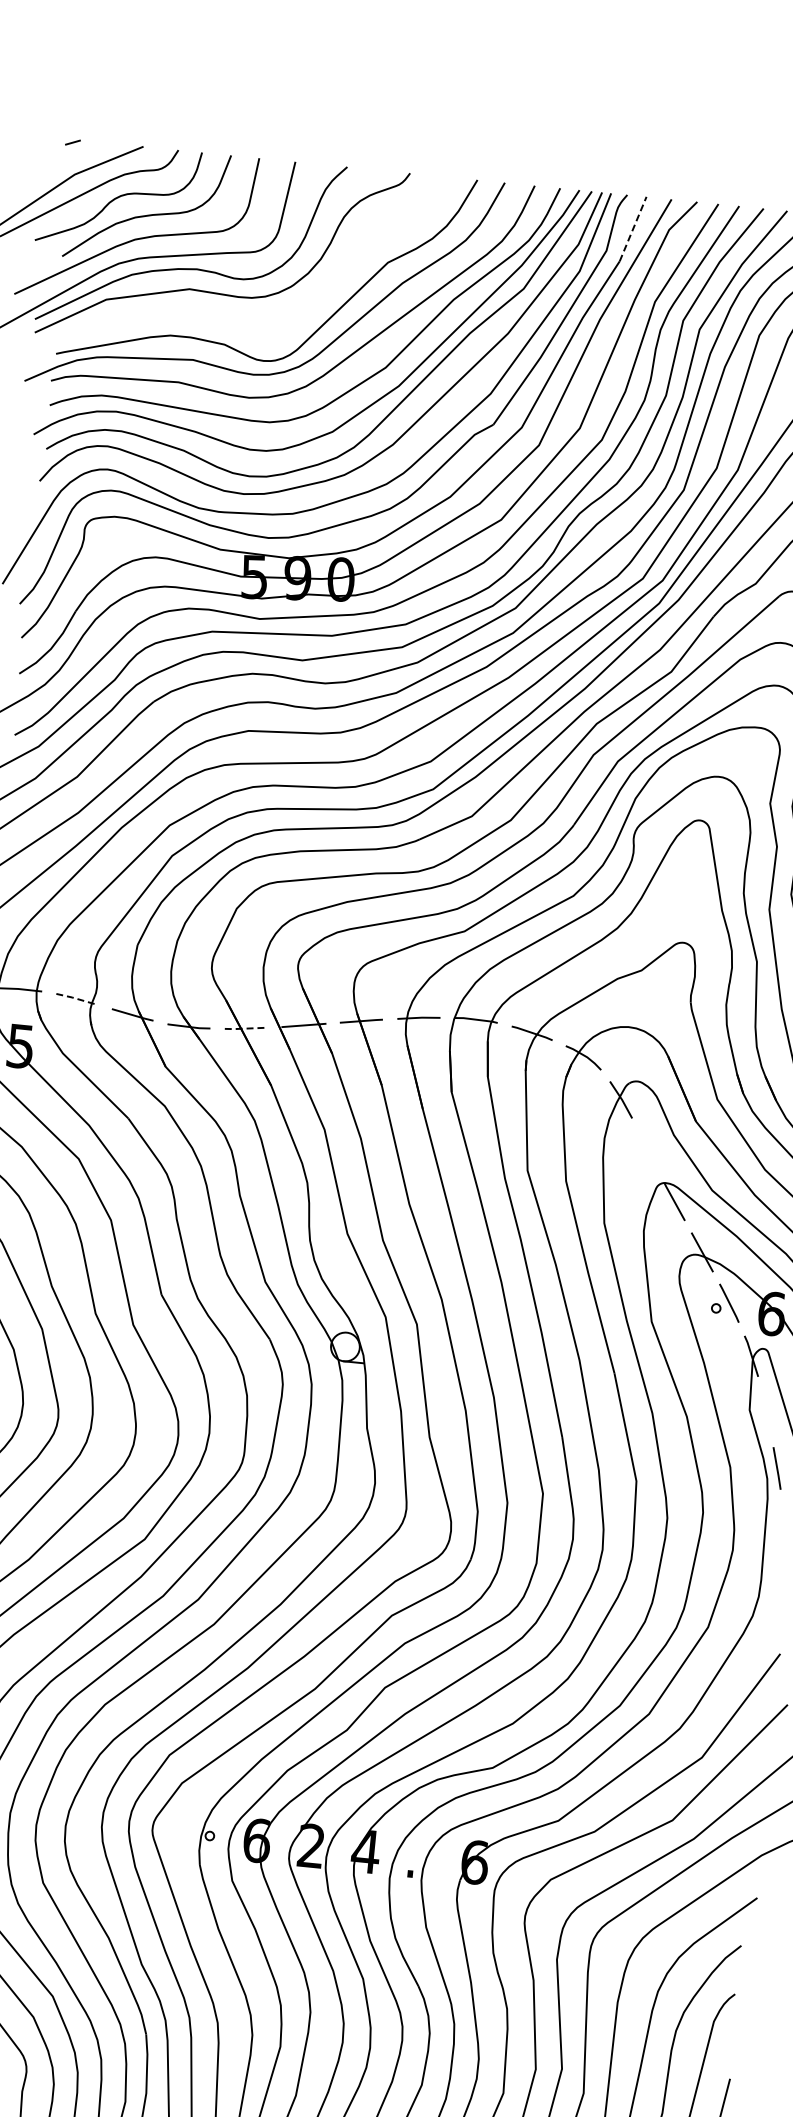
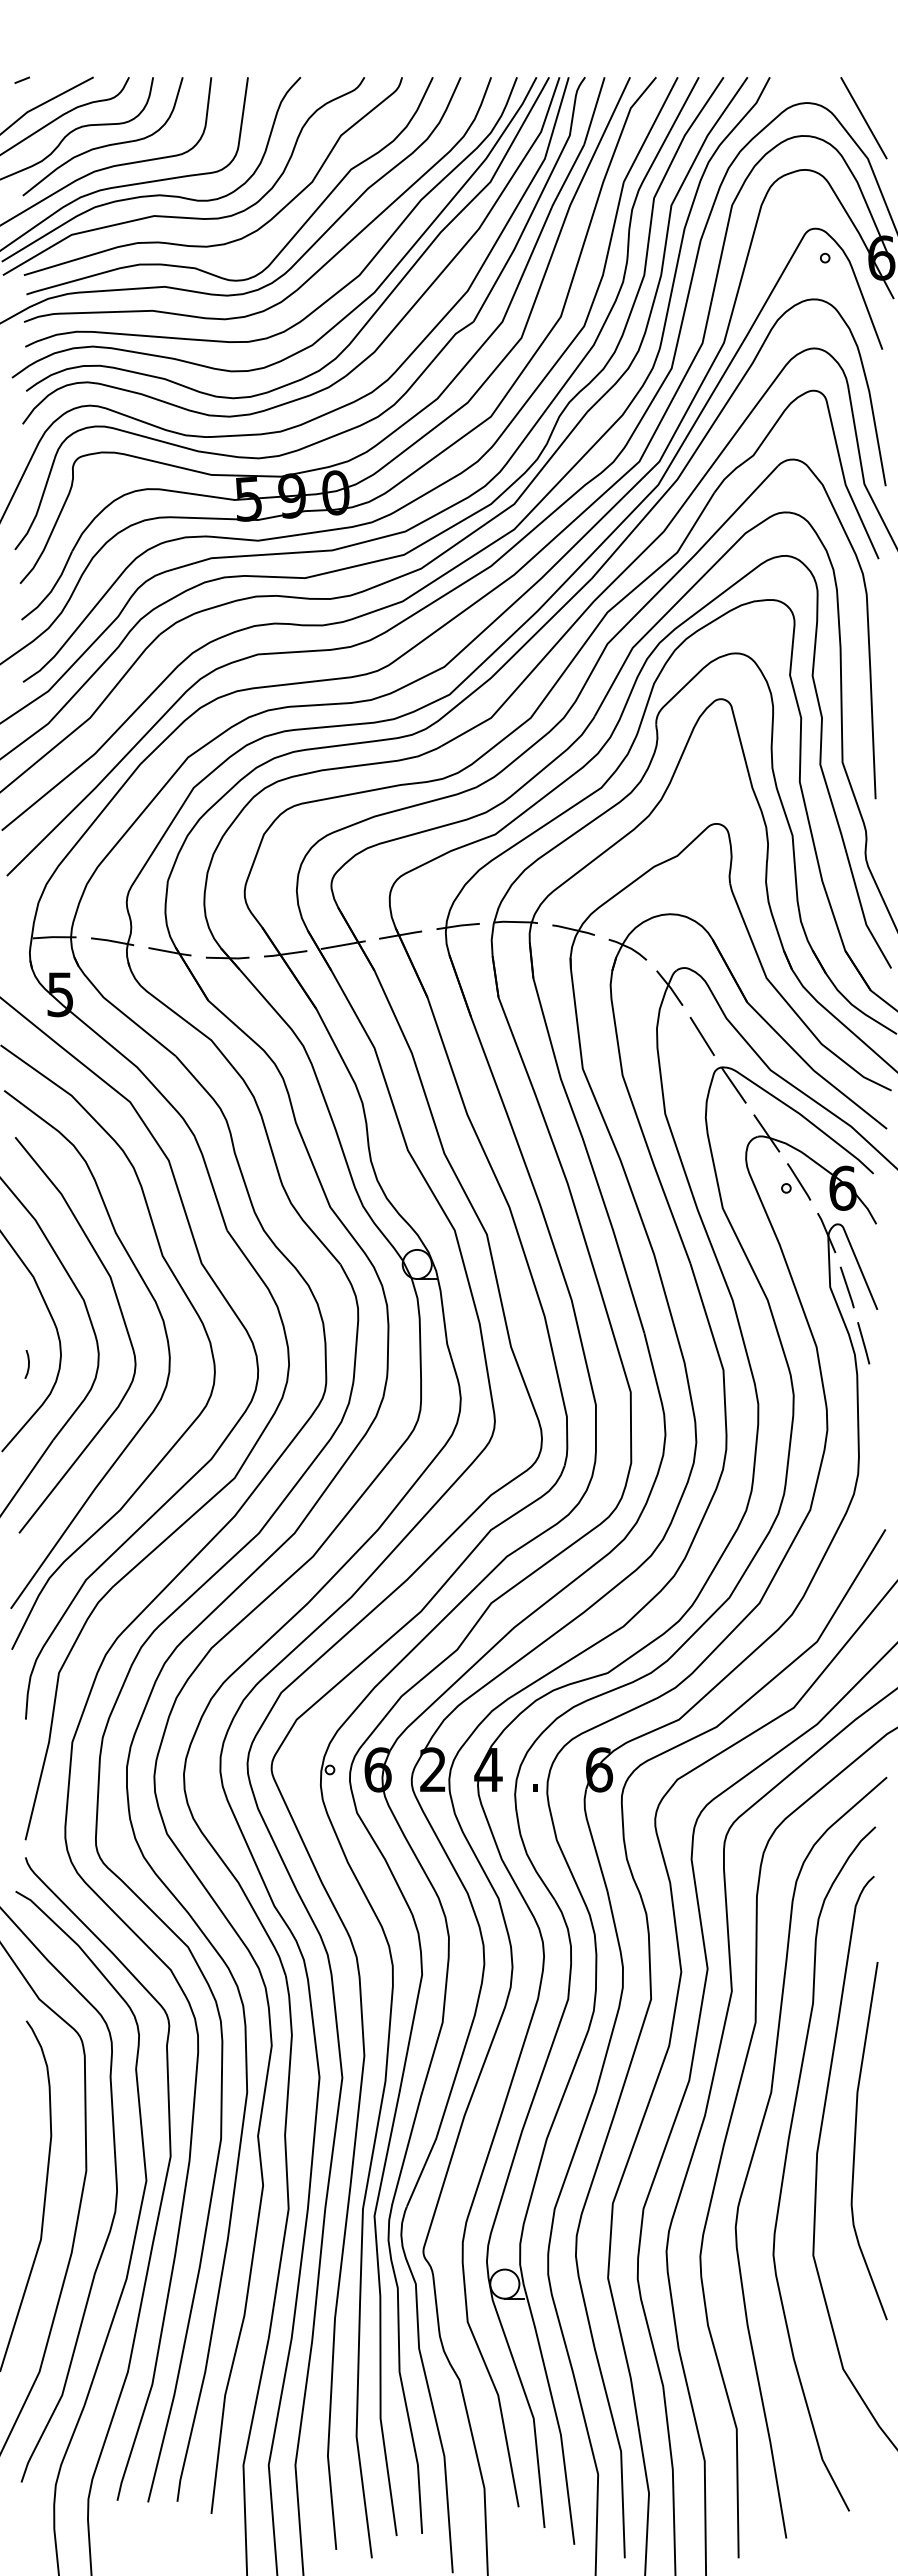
line: (633, 228) -> (594, 110), dashed -> solid
curve: (264, 320) -> (232, 240), added
line: (77, 999) -> (112, 941), dashed -> solid
line: (246, 1028) -> (285, 954), dashed -> solid
line: (647, 1150) -> (701, 1036), added
line: (765, 1411) -> (846, 1287), added

